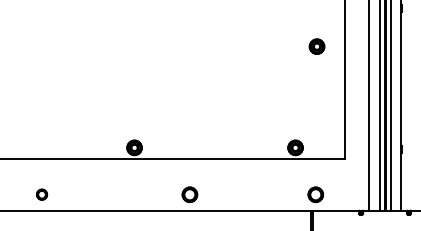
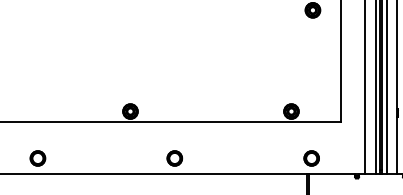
part: (41, 194) -> (37, 158), size x1.43
part: (189, 194) -> (174, 158), moved

